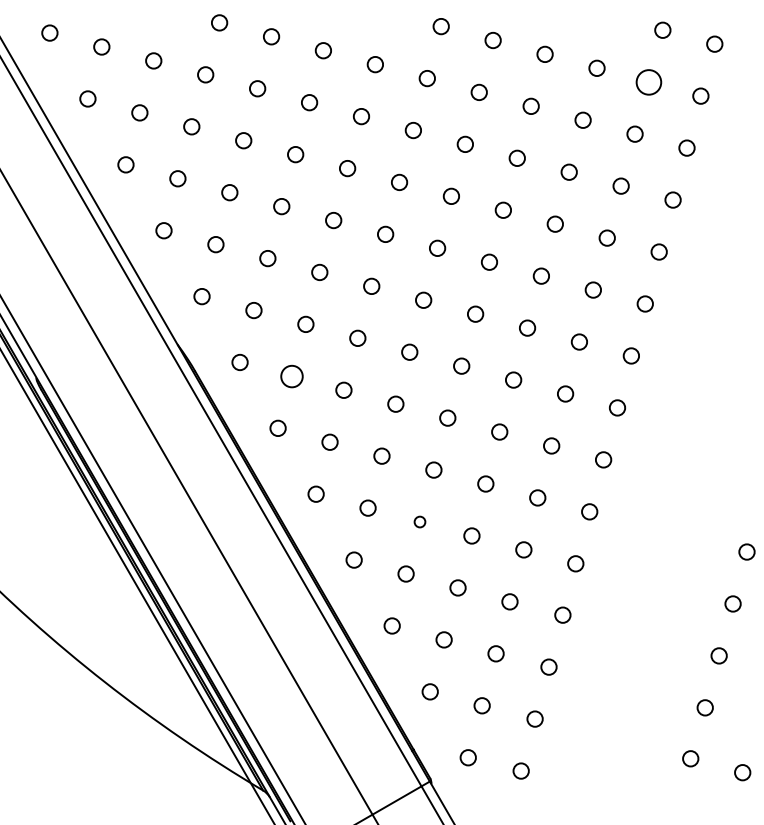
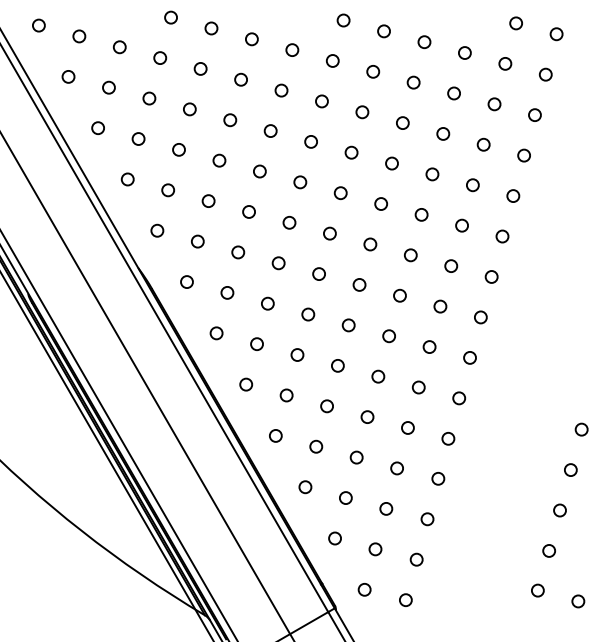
circle: (648, 81) -> (504, 63), size x0.62
circle: (291, 375) -> (227, 292), size x0.71
circle: (419, 521) -> (326, 405), size x1.43

